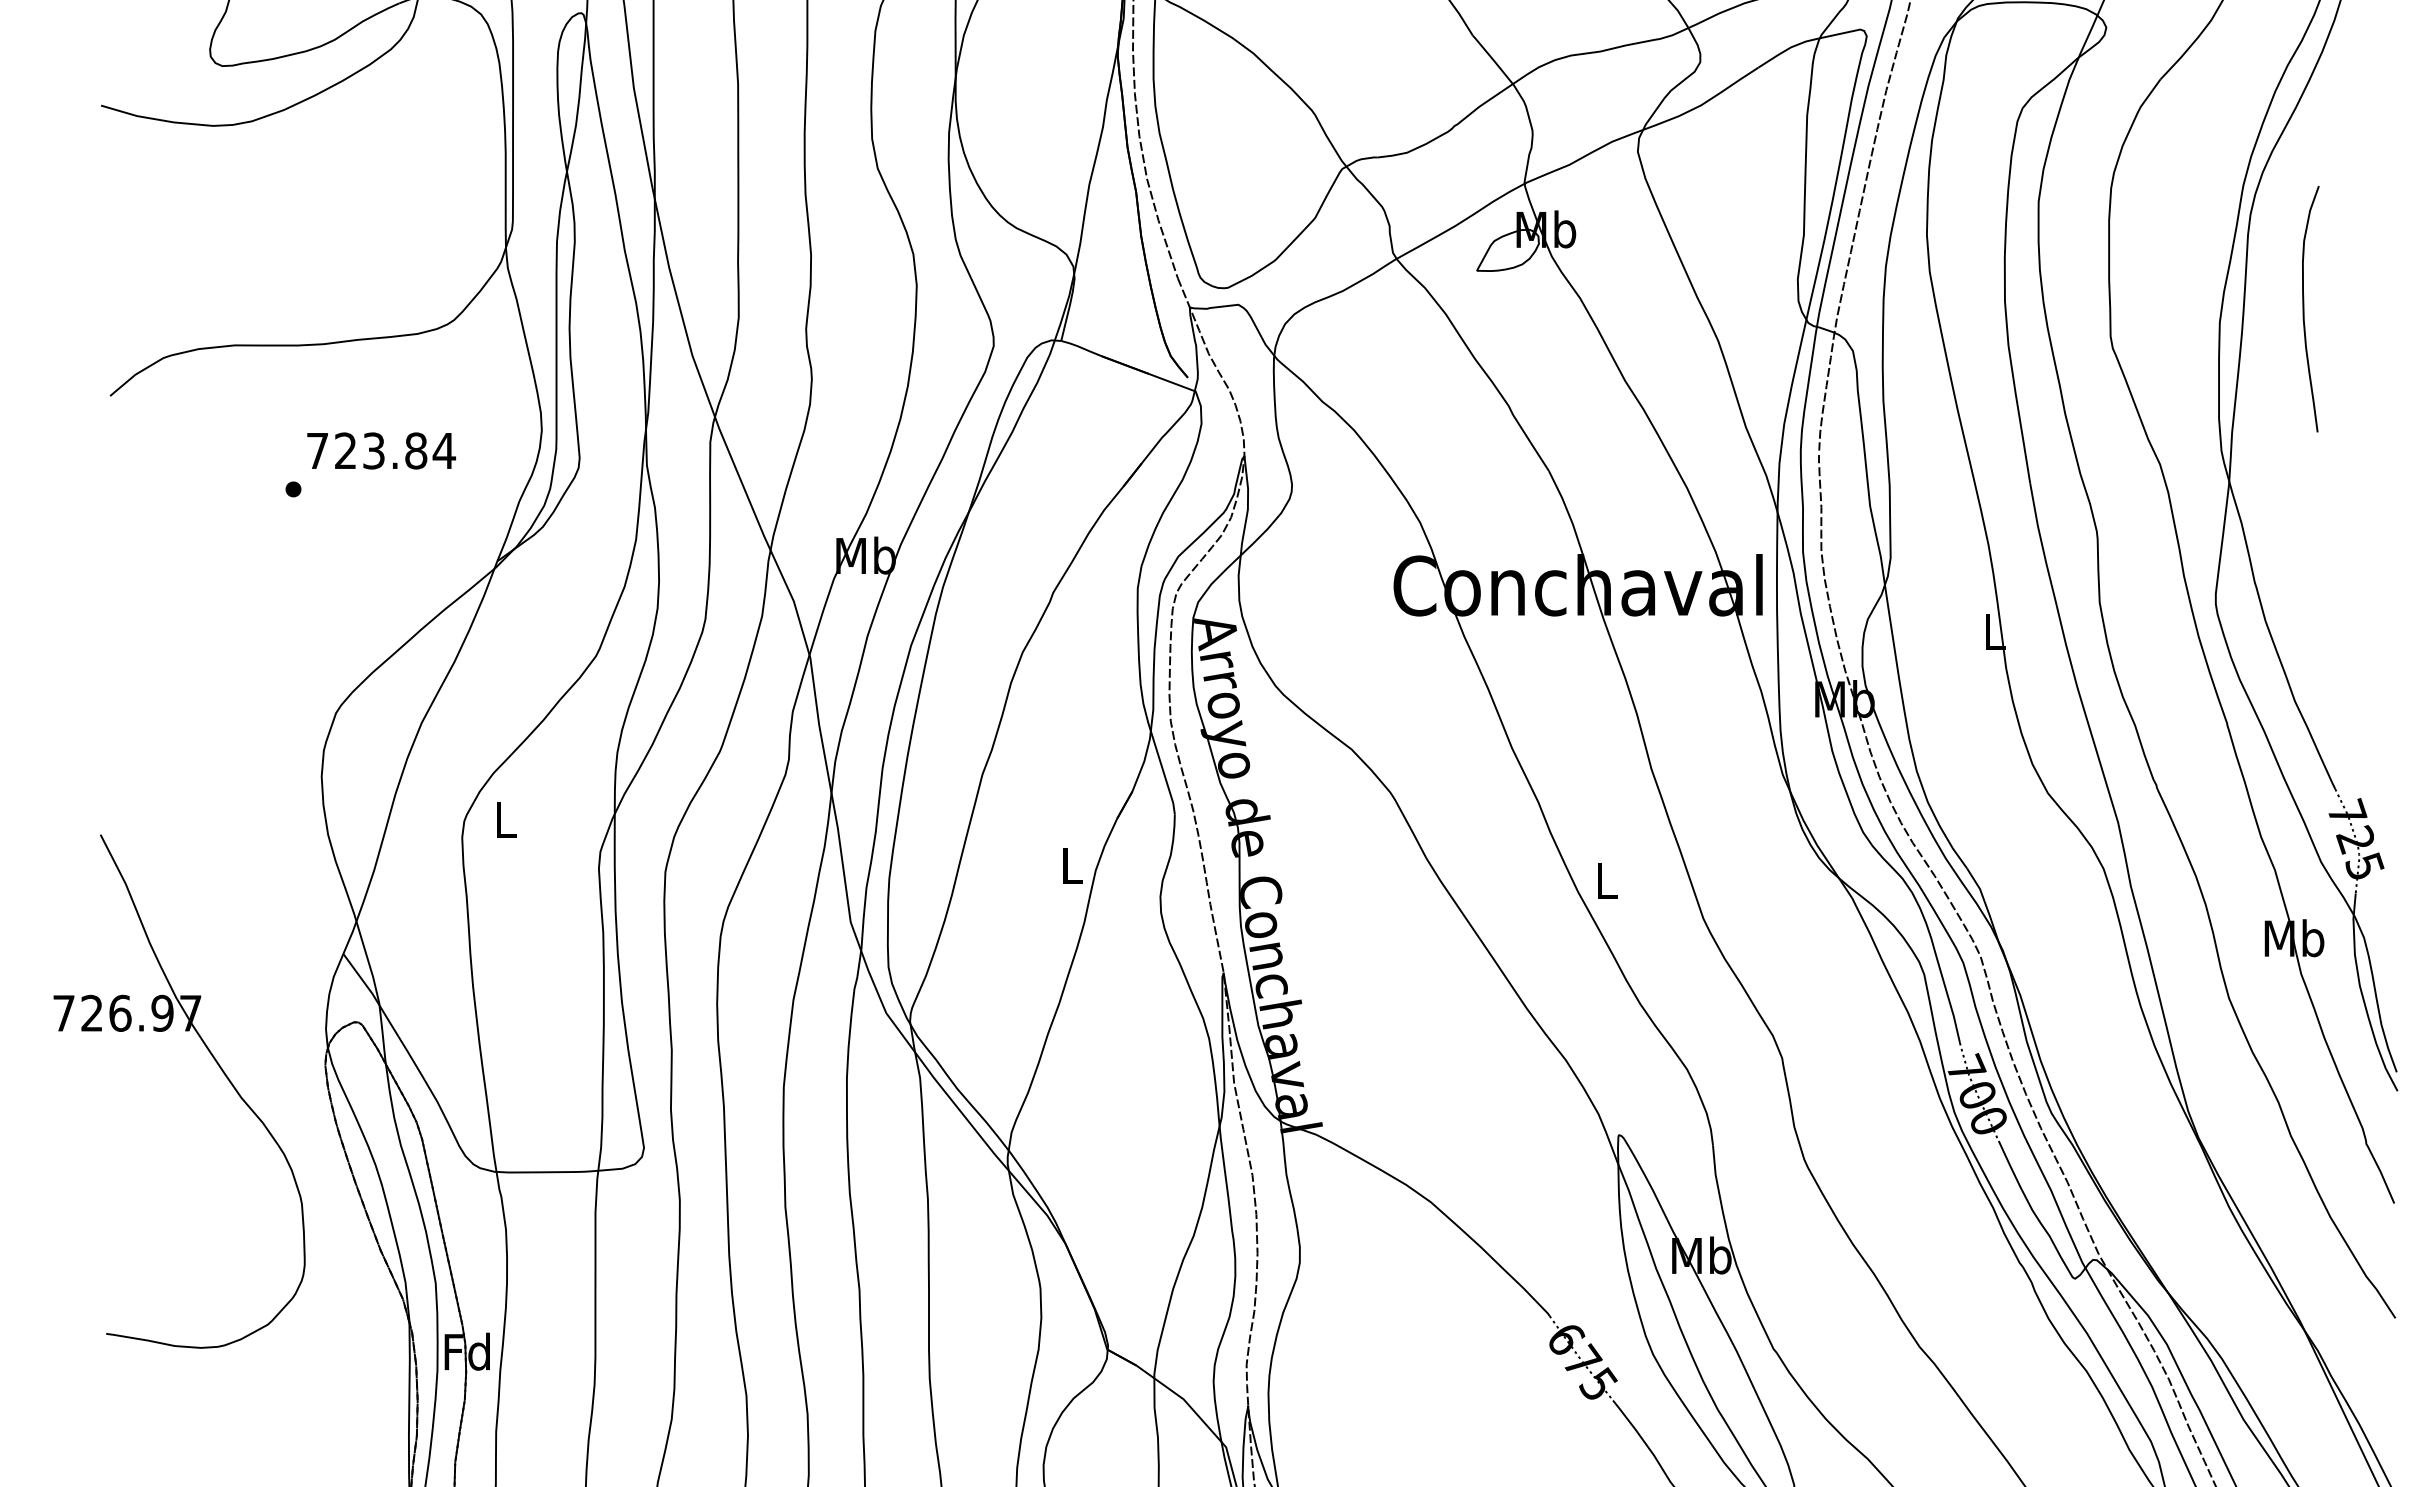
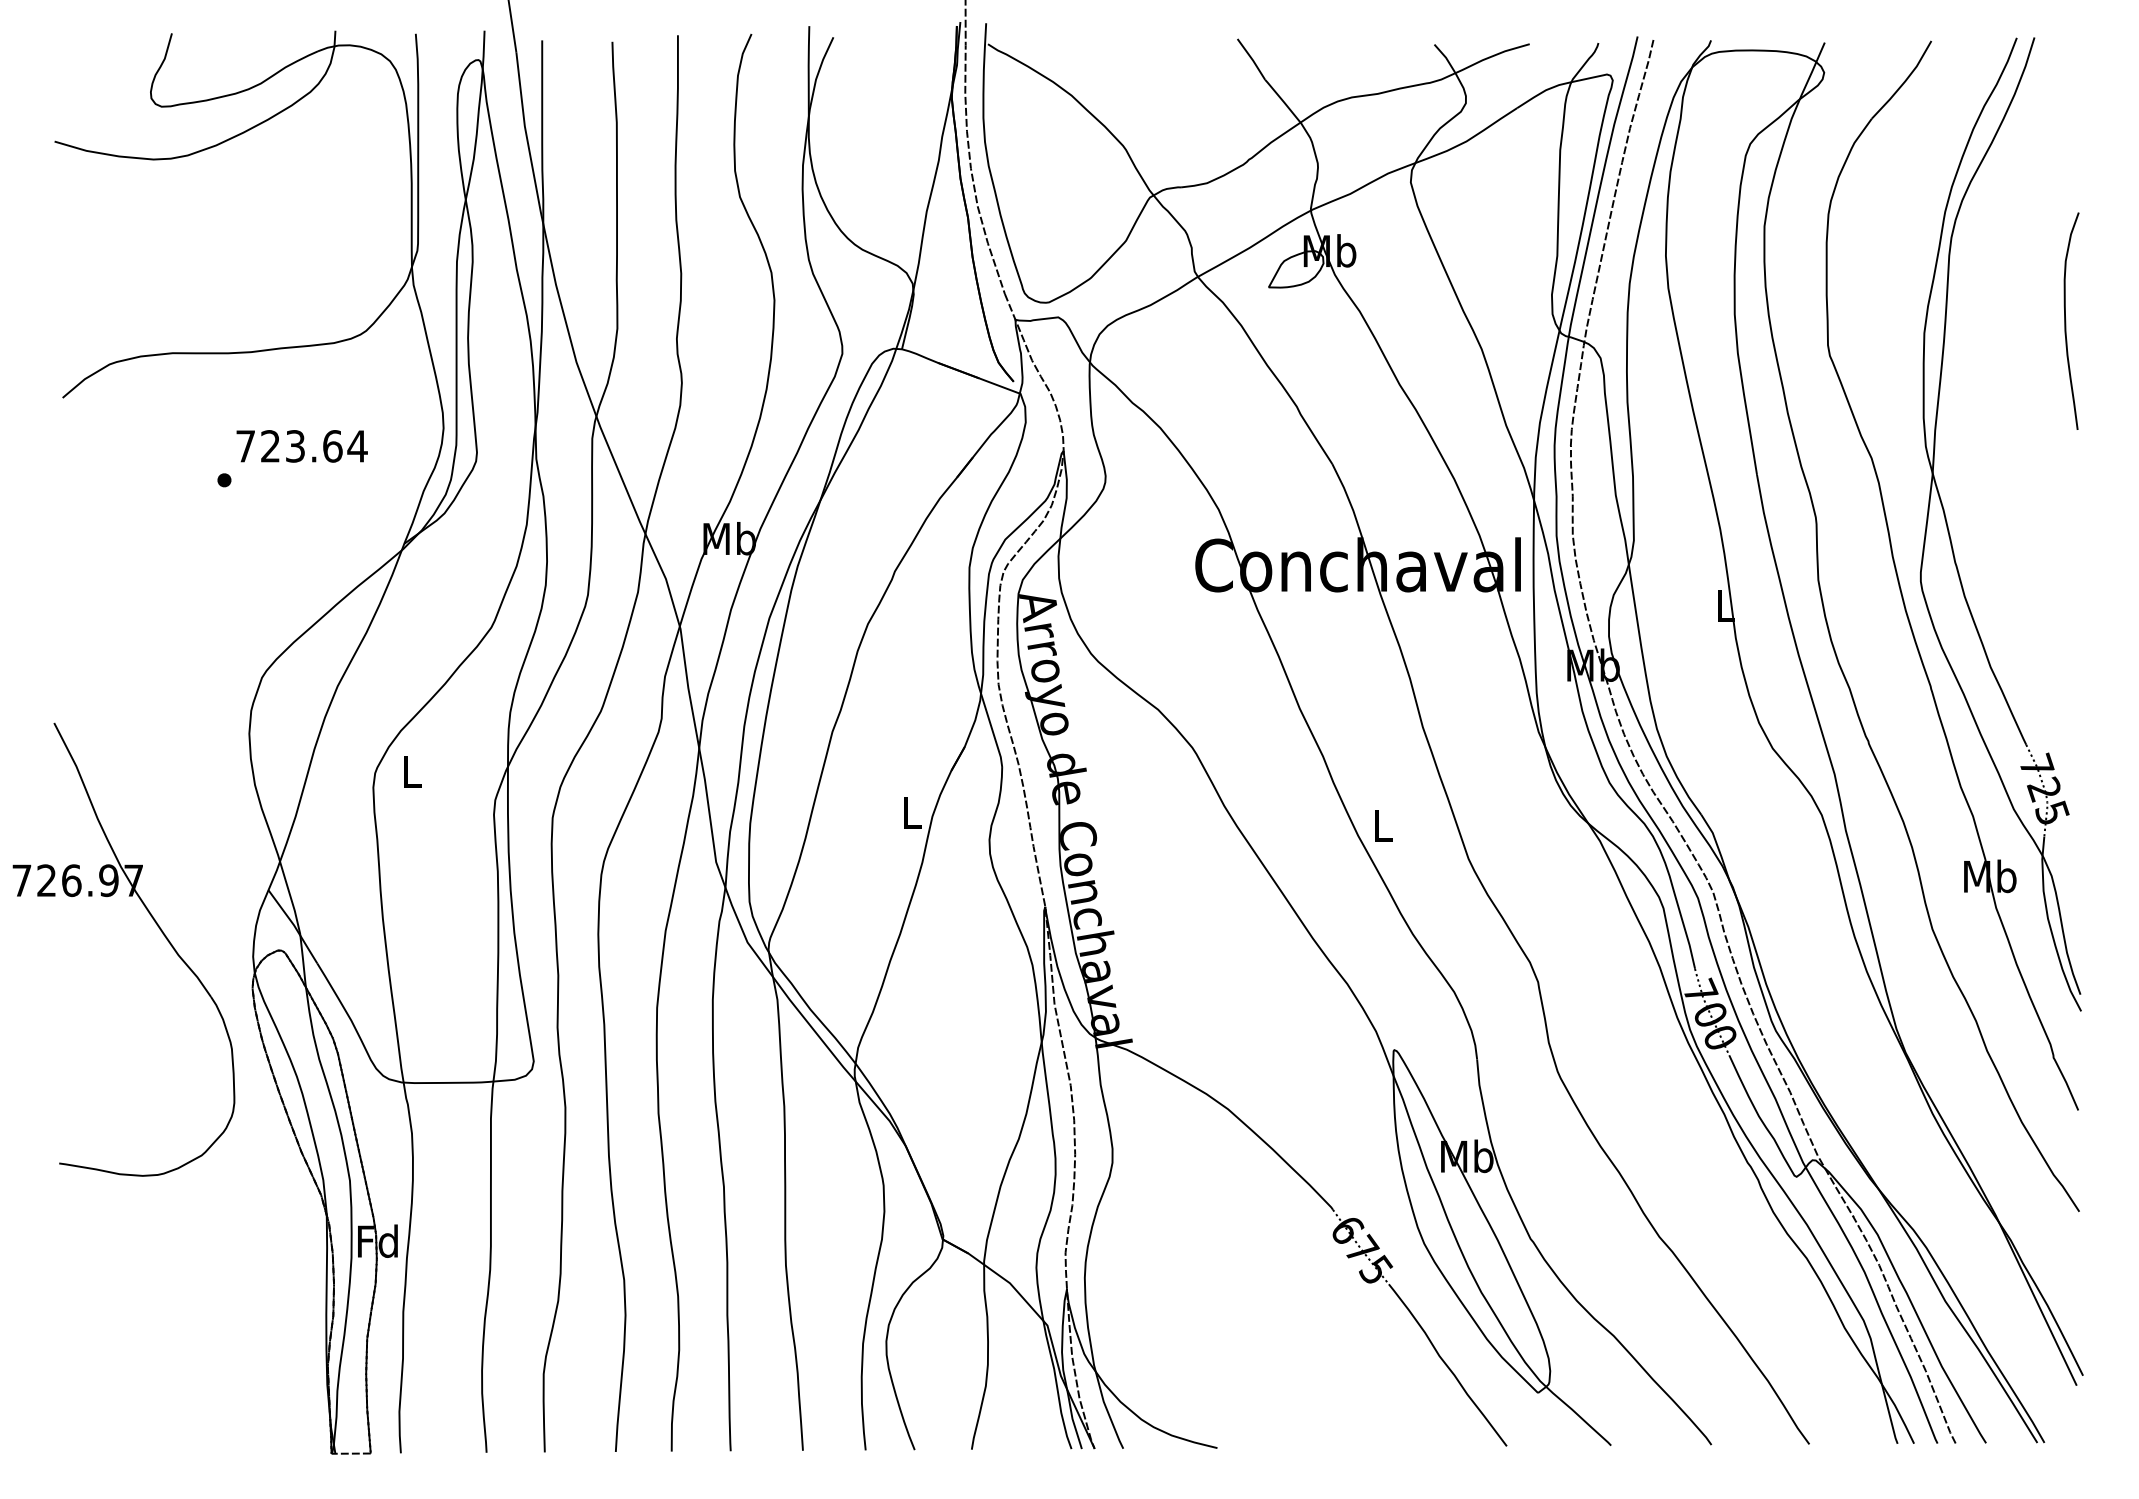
curve: (2304, 308) -> (2066, 320), moved
text: (415, 451) -> (332, 446), 723.84 -> 723.64
part: (217, 1065) -> (157, 926), moved

